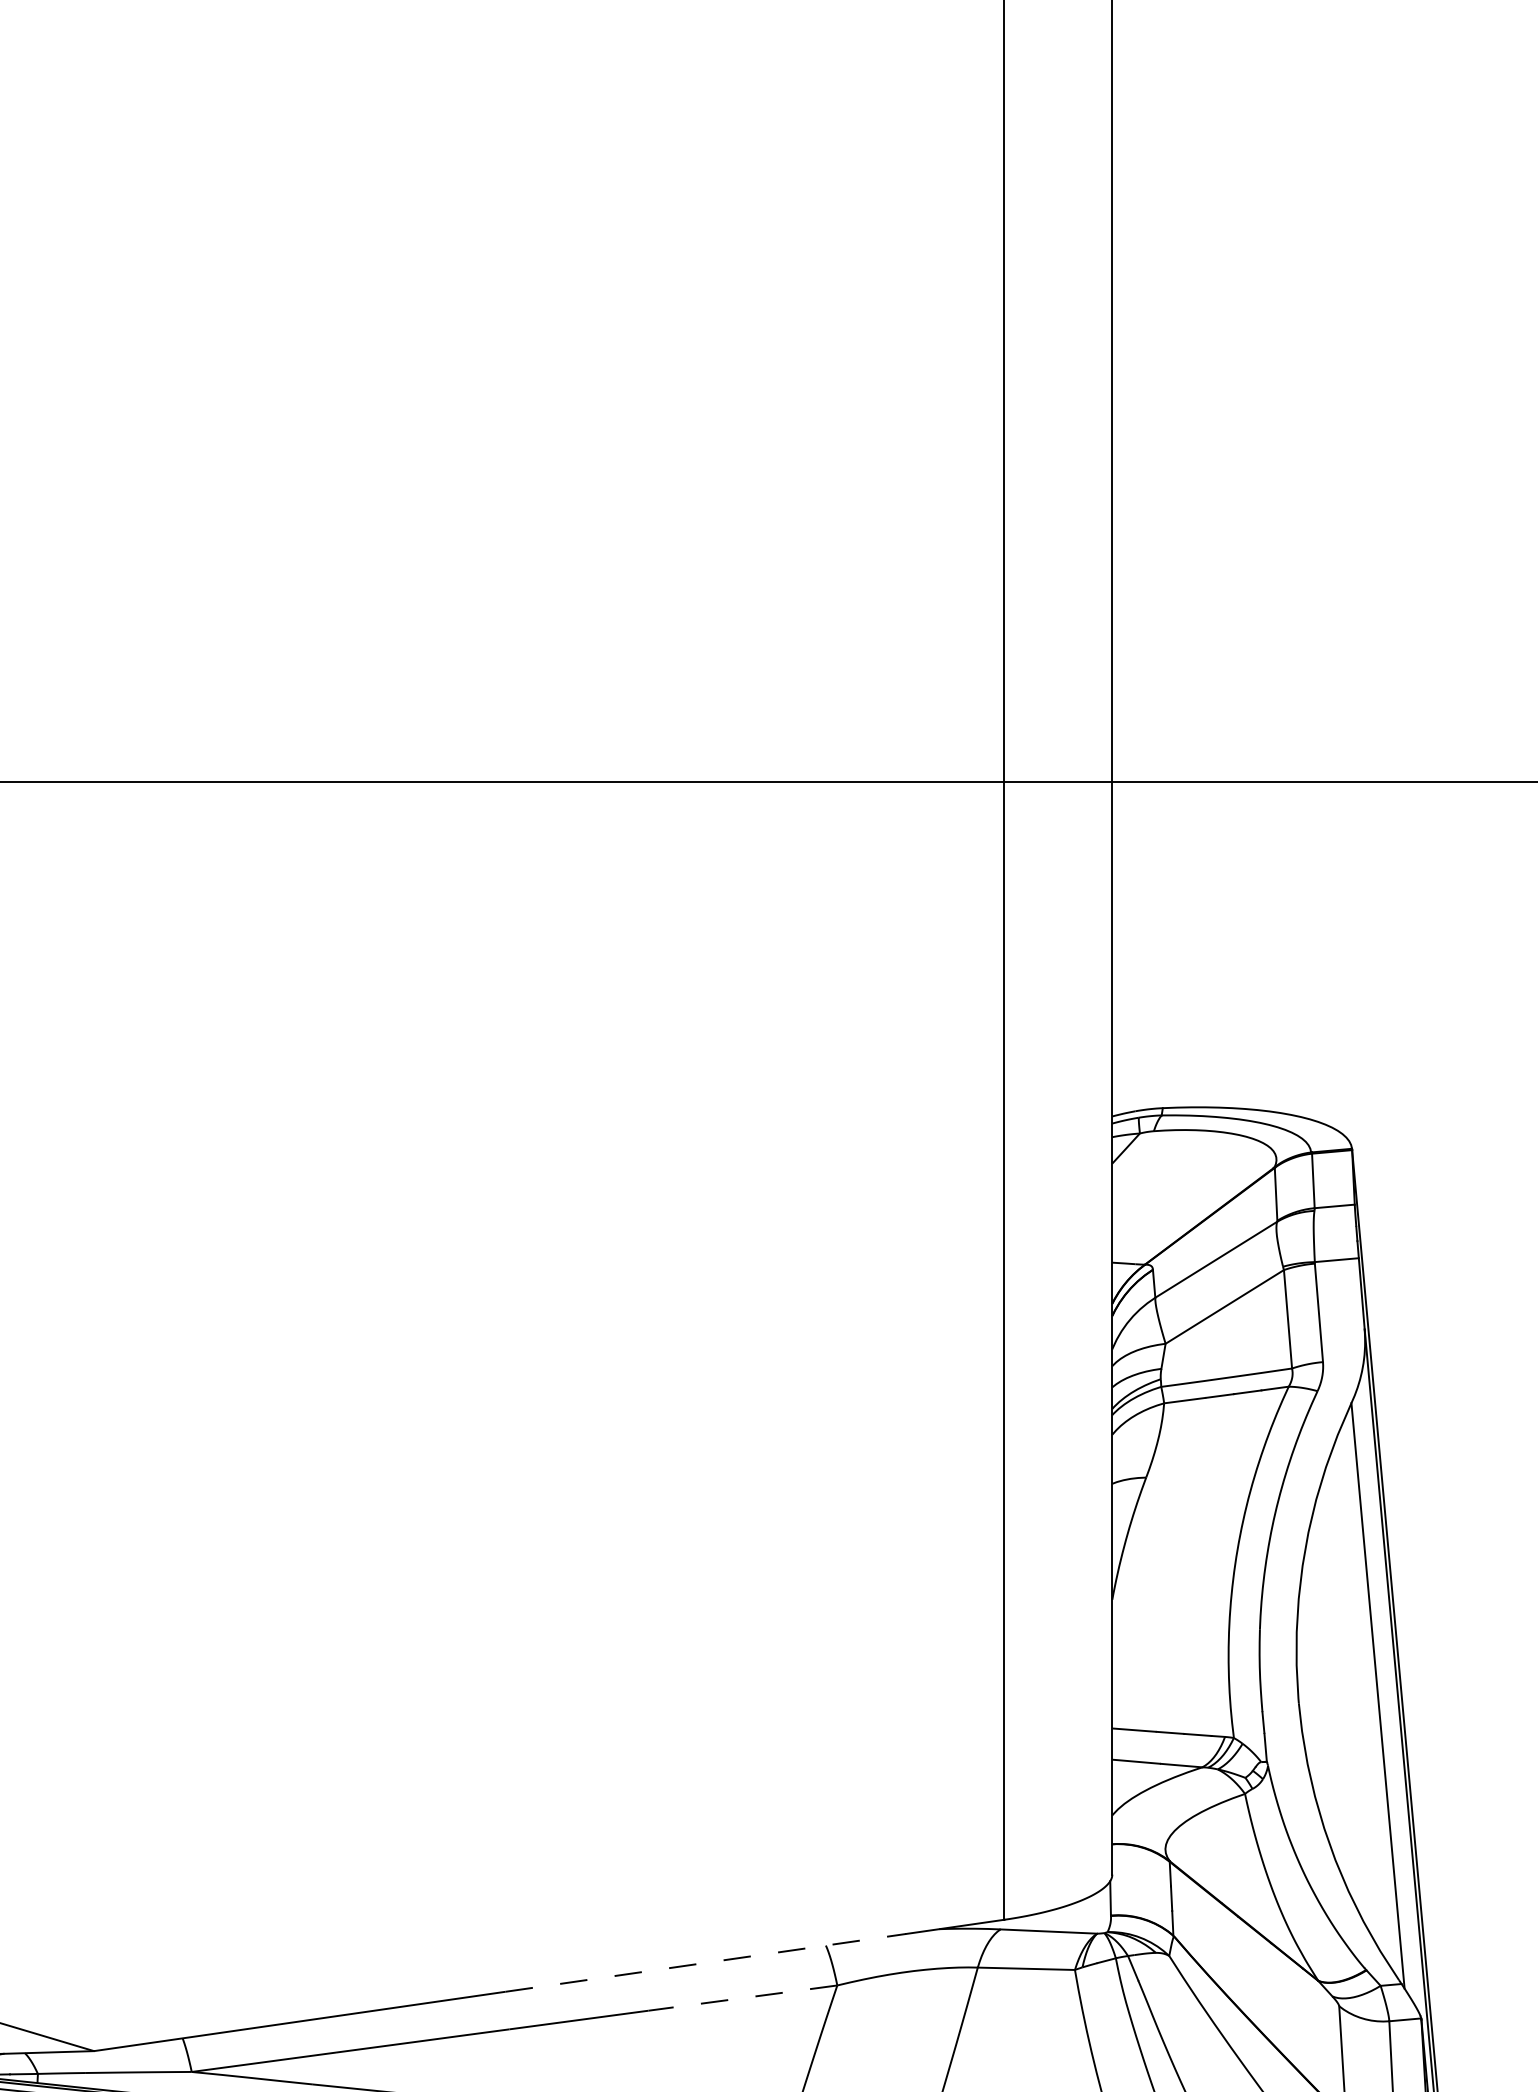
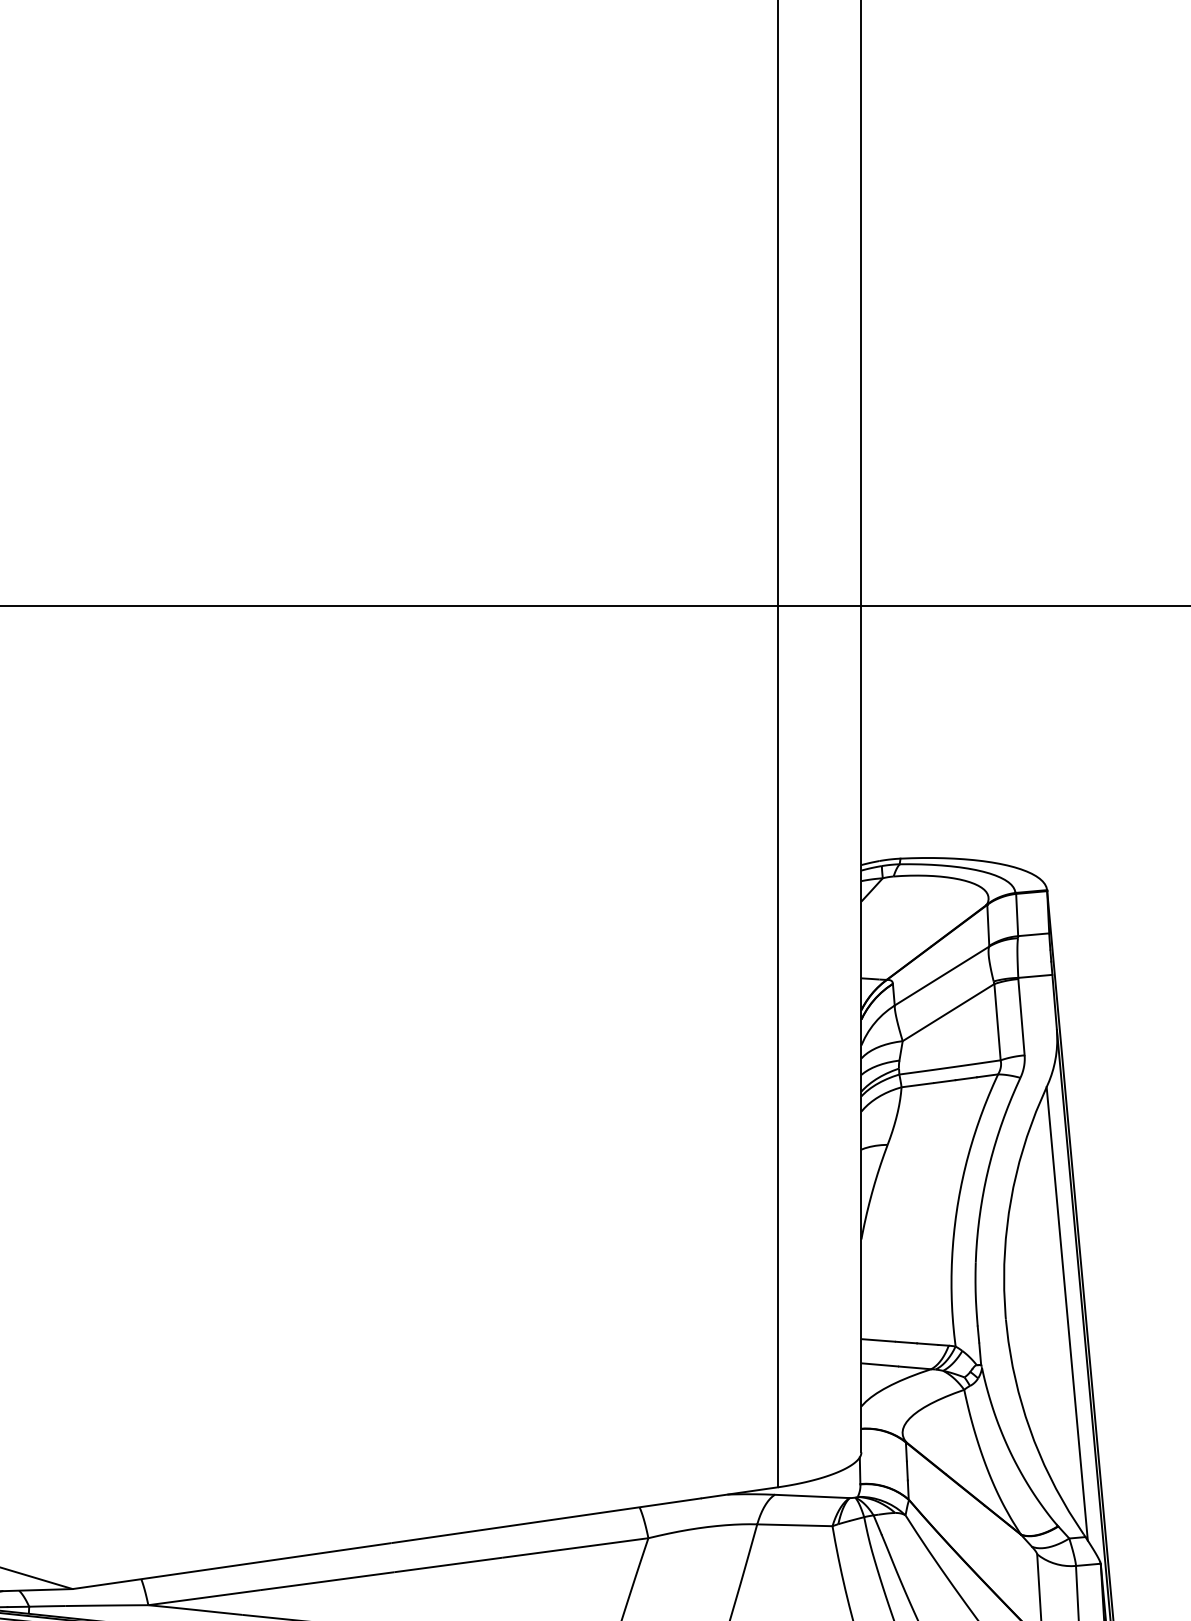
line: (705, 1962) -> (546, 1520), dashed -> solid
line: (742, 1998) -> (574, 1548), dashed -> solid

